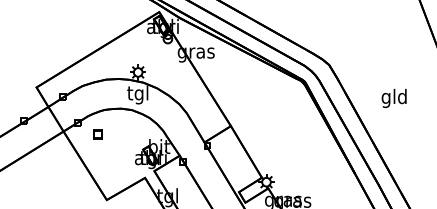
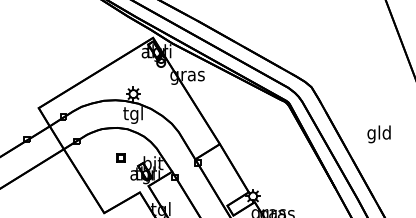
text: (393, 98) -> (378, 134), moved
part: (97, 133) -> (120, 157), moved

